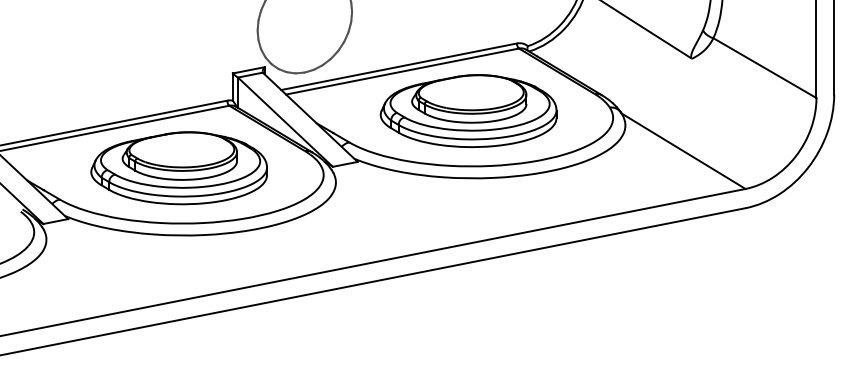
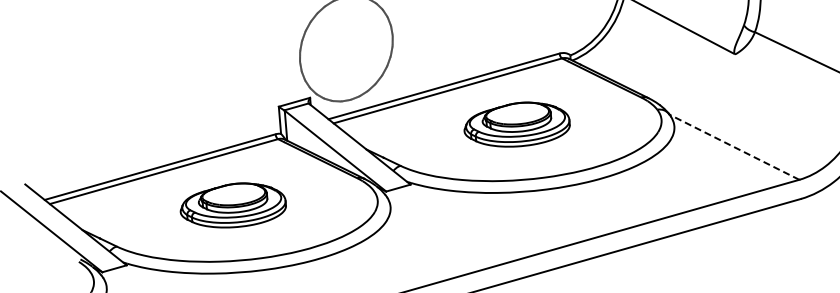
part: (468, 110) -> (516, 124), size x0.6
line: (683, 151) -> (734, 147), solid -> dashed
part: (178, 168) -> (232, 205), size x0.6

